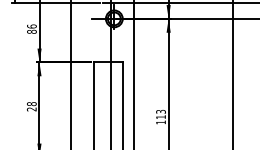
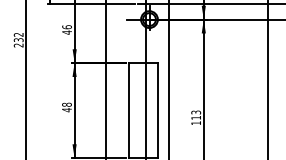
text: (31, 31) -> (66, 32), 86 -> 46
text: (31, 109) -> (66, 110), 28 -> 48

